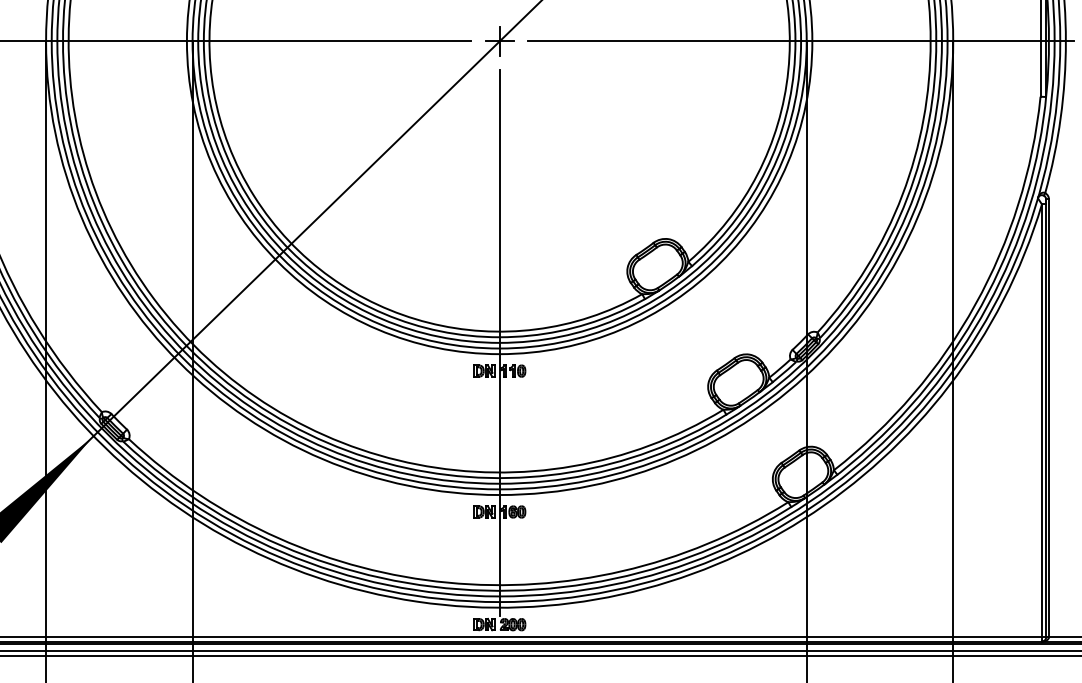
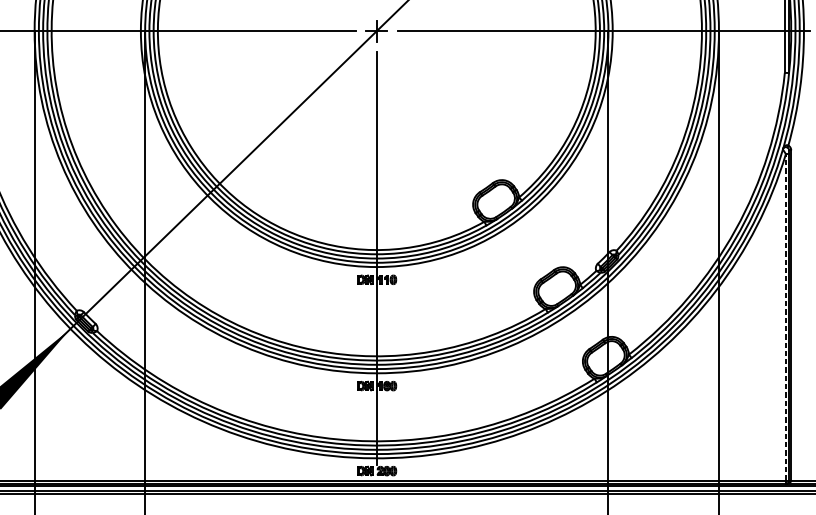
line: (1041, 420) -> (785, 317), solid -> dashed

